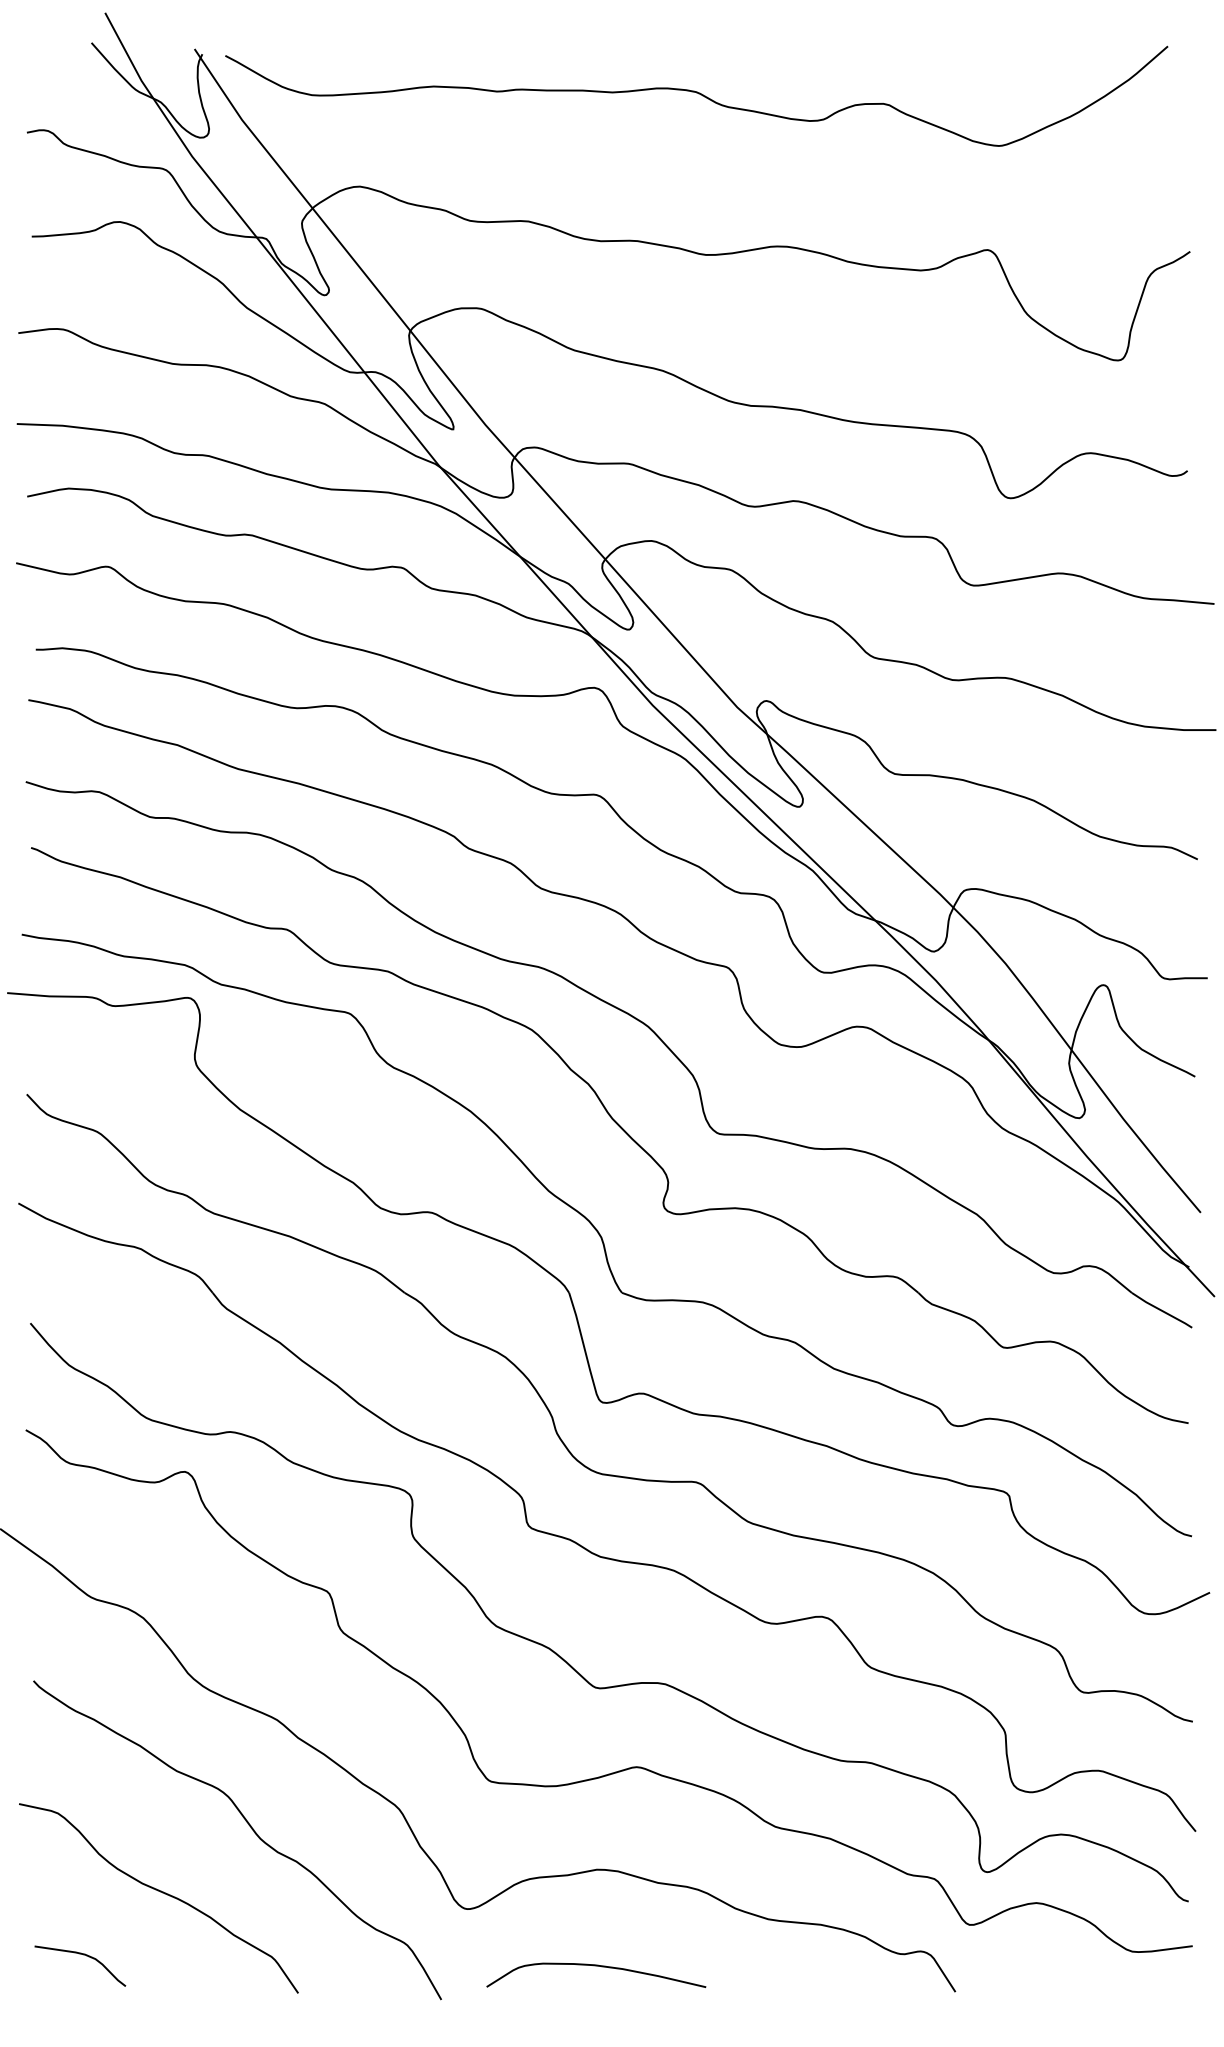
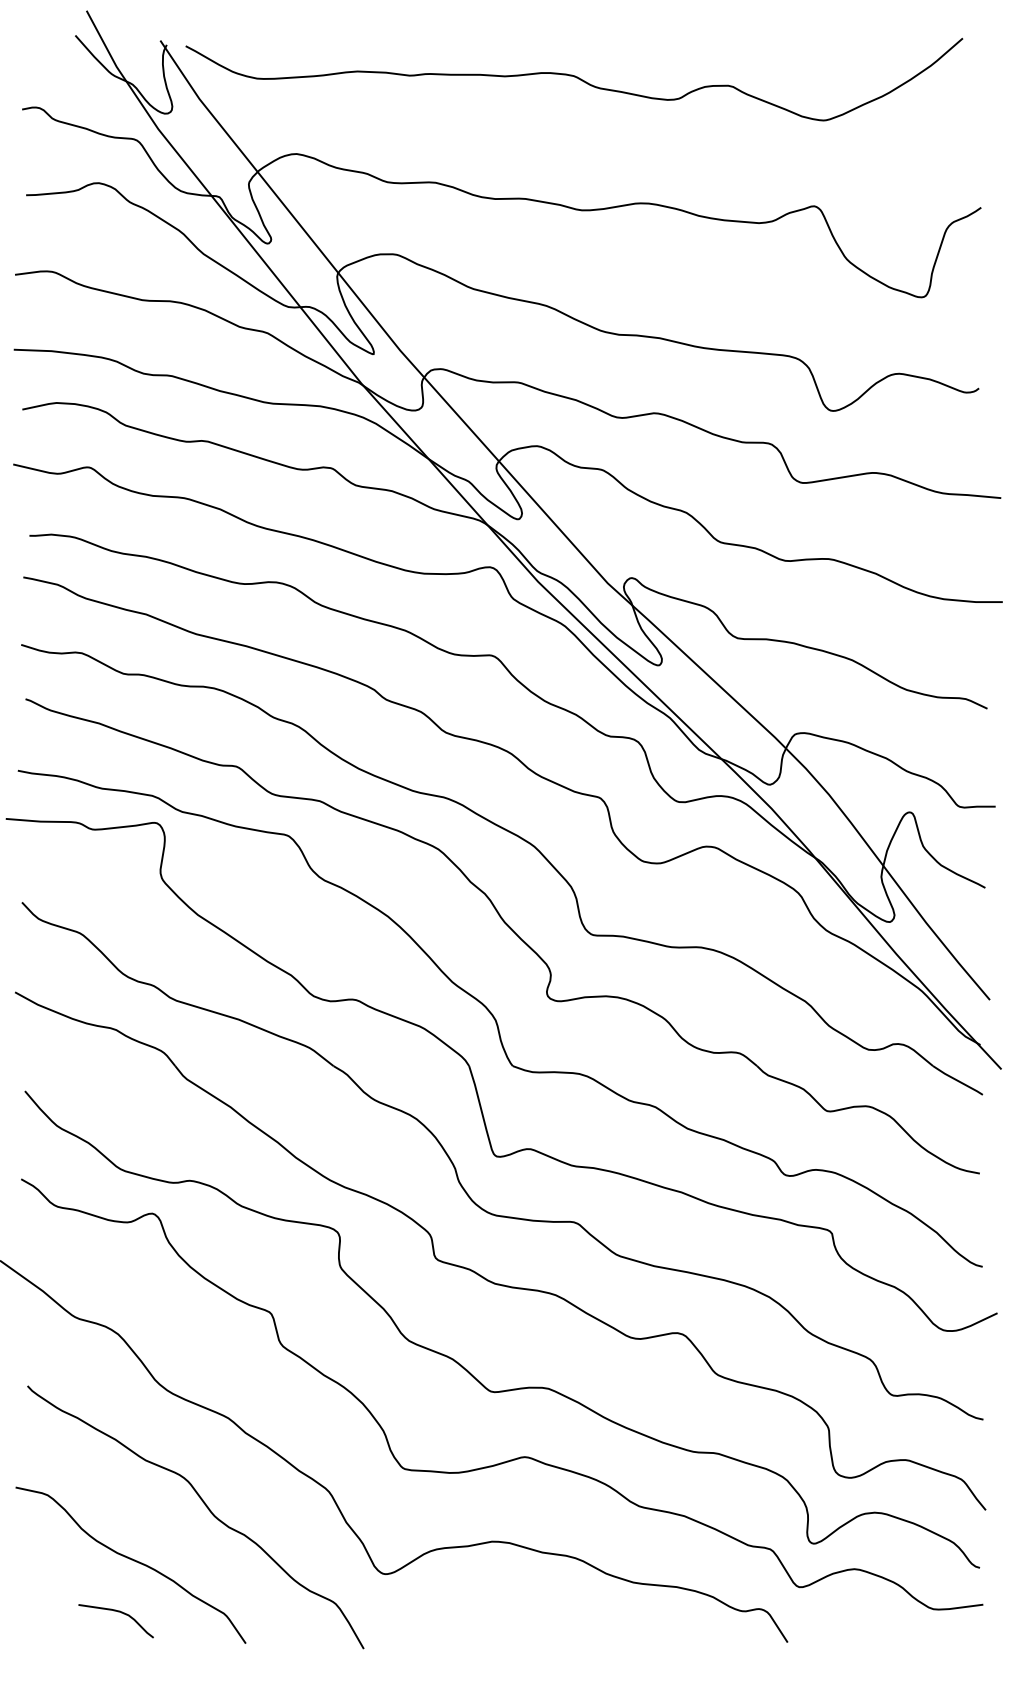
curve: (83, 1955) -> (118, 1612), moved
curve: (596, 1966) -> (491, 1621), removed

